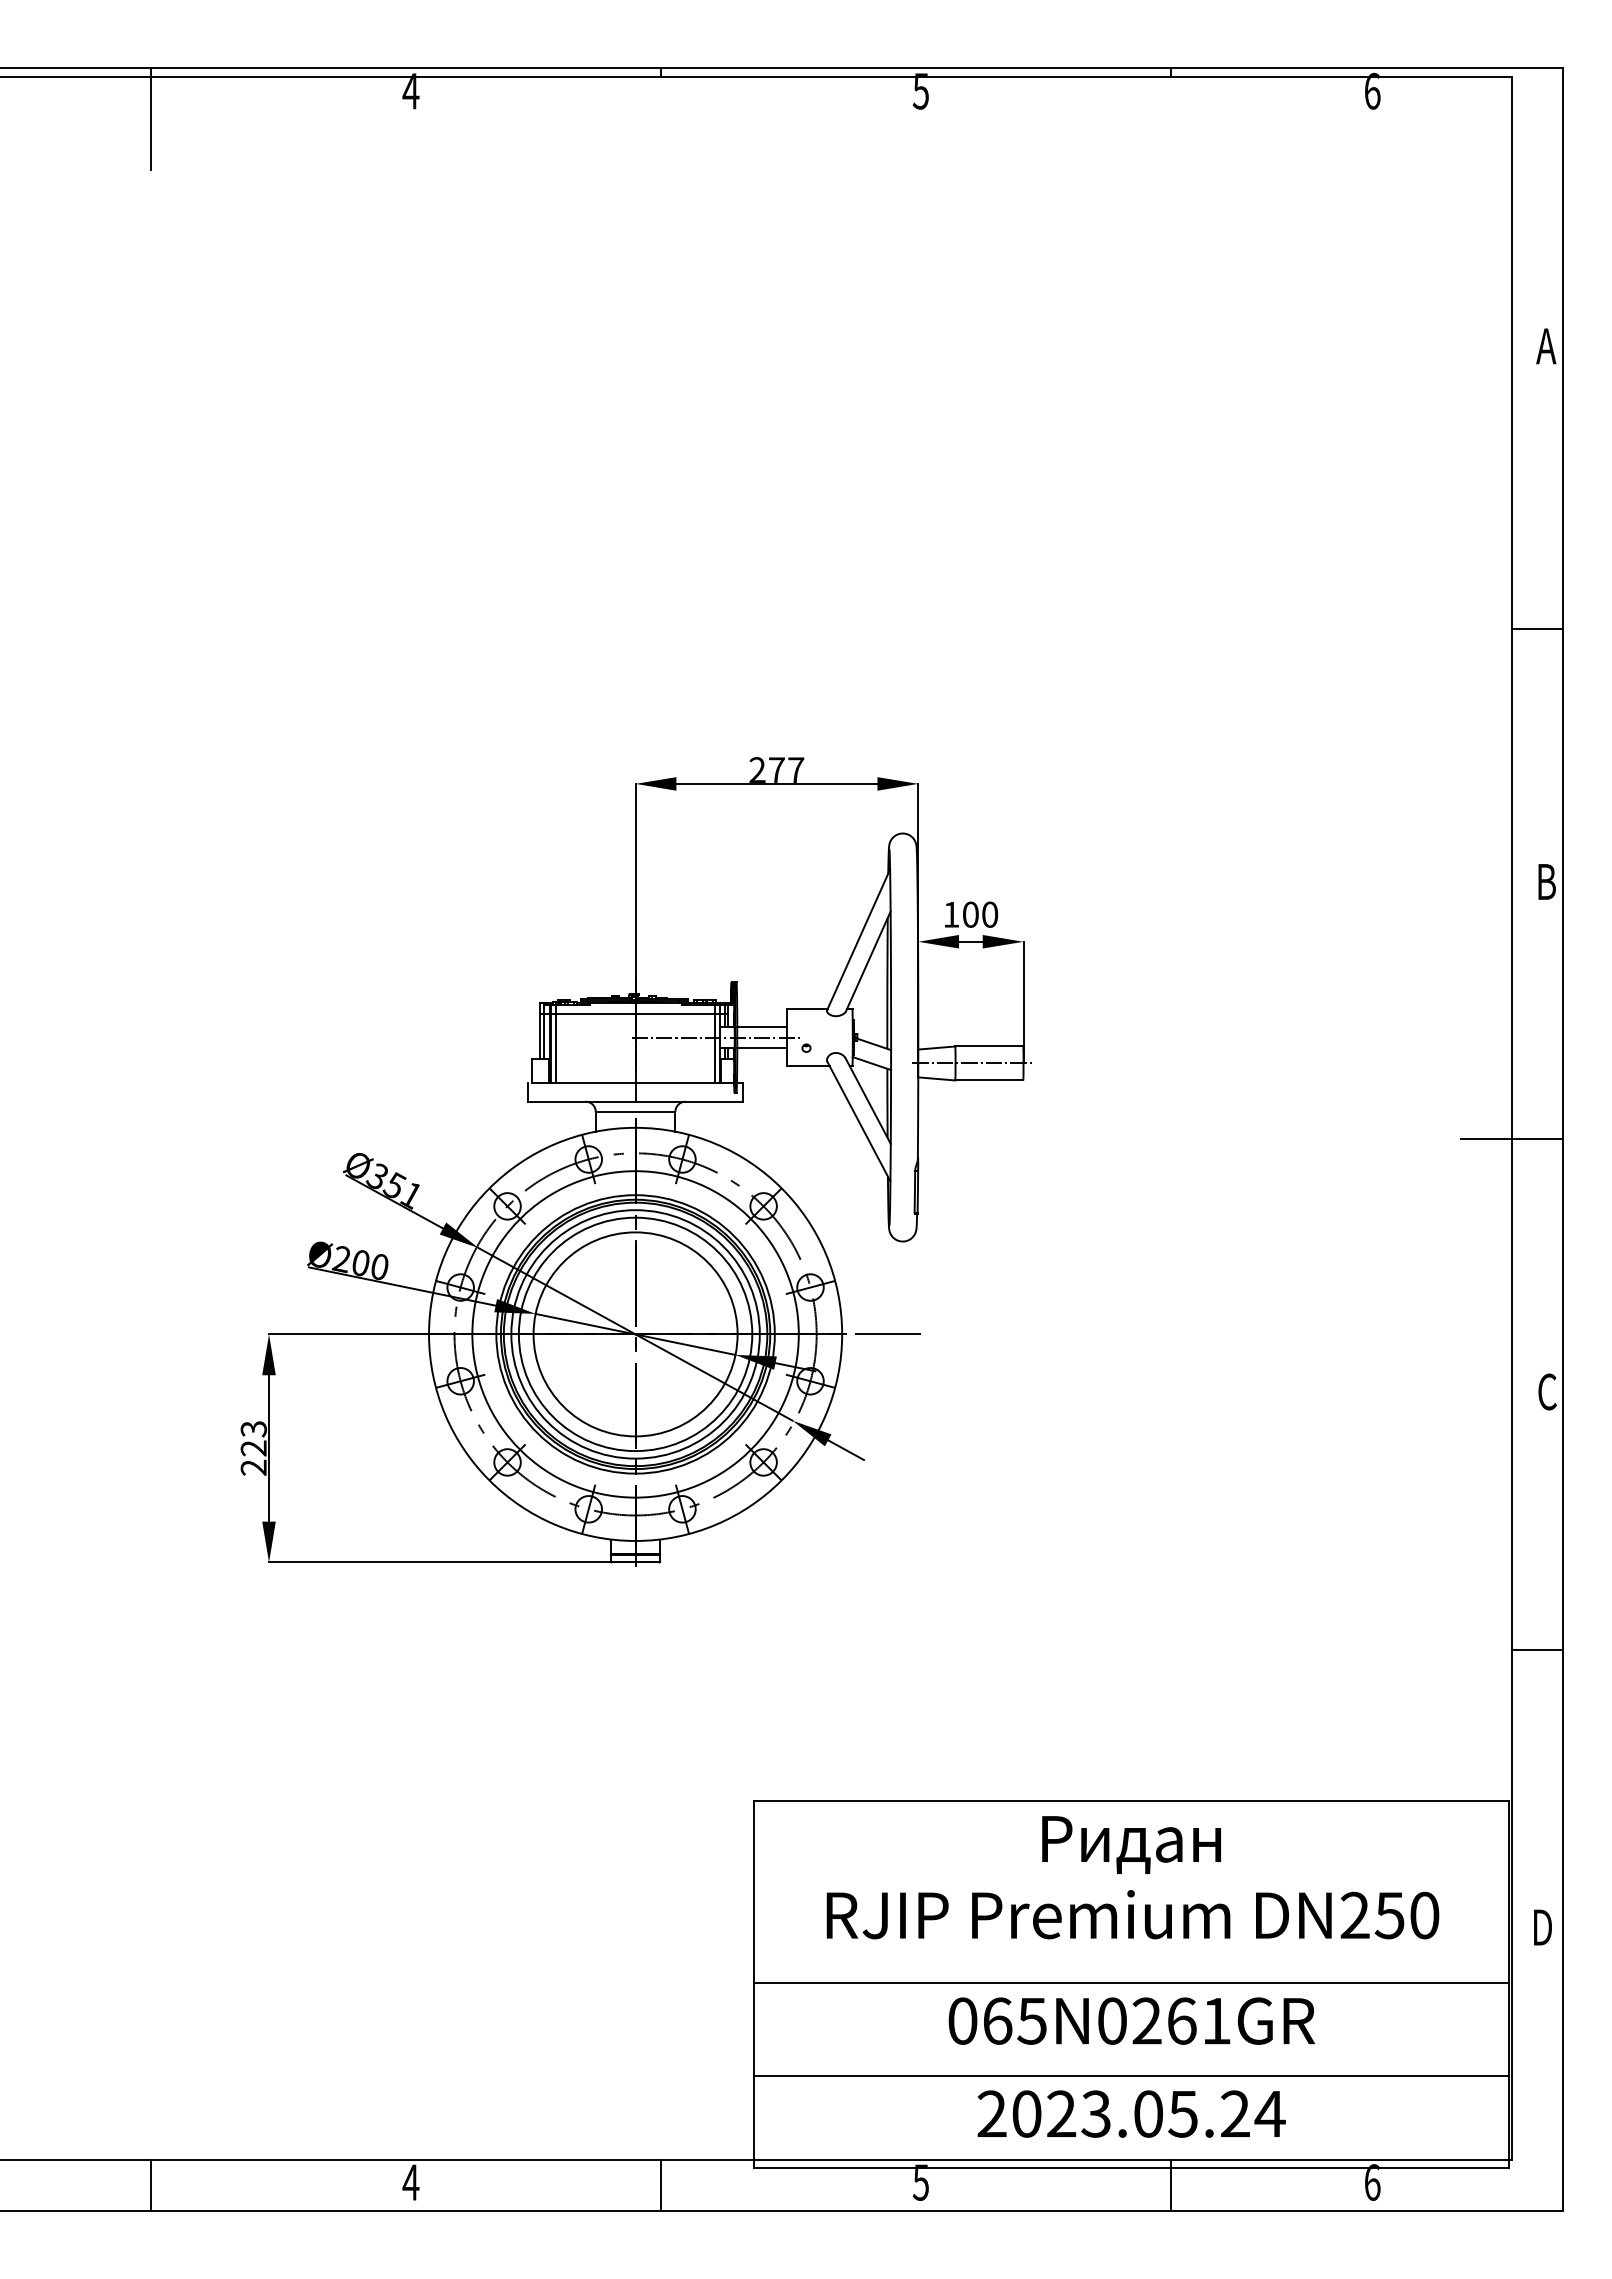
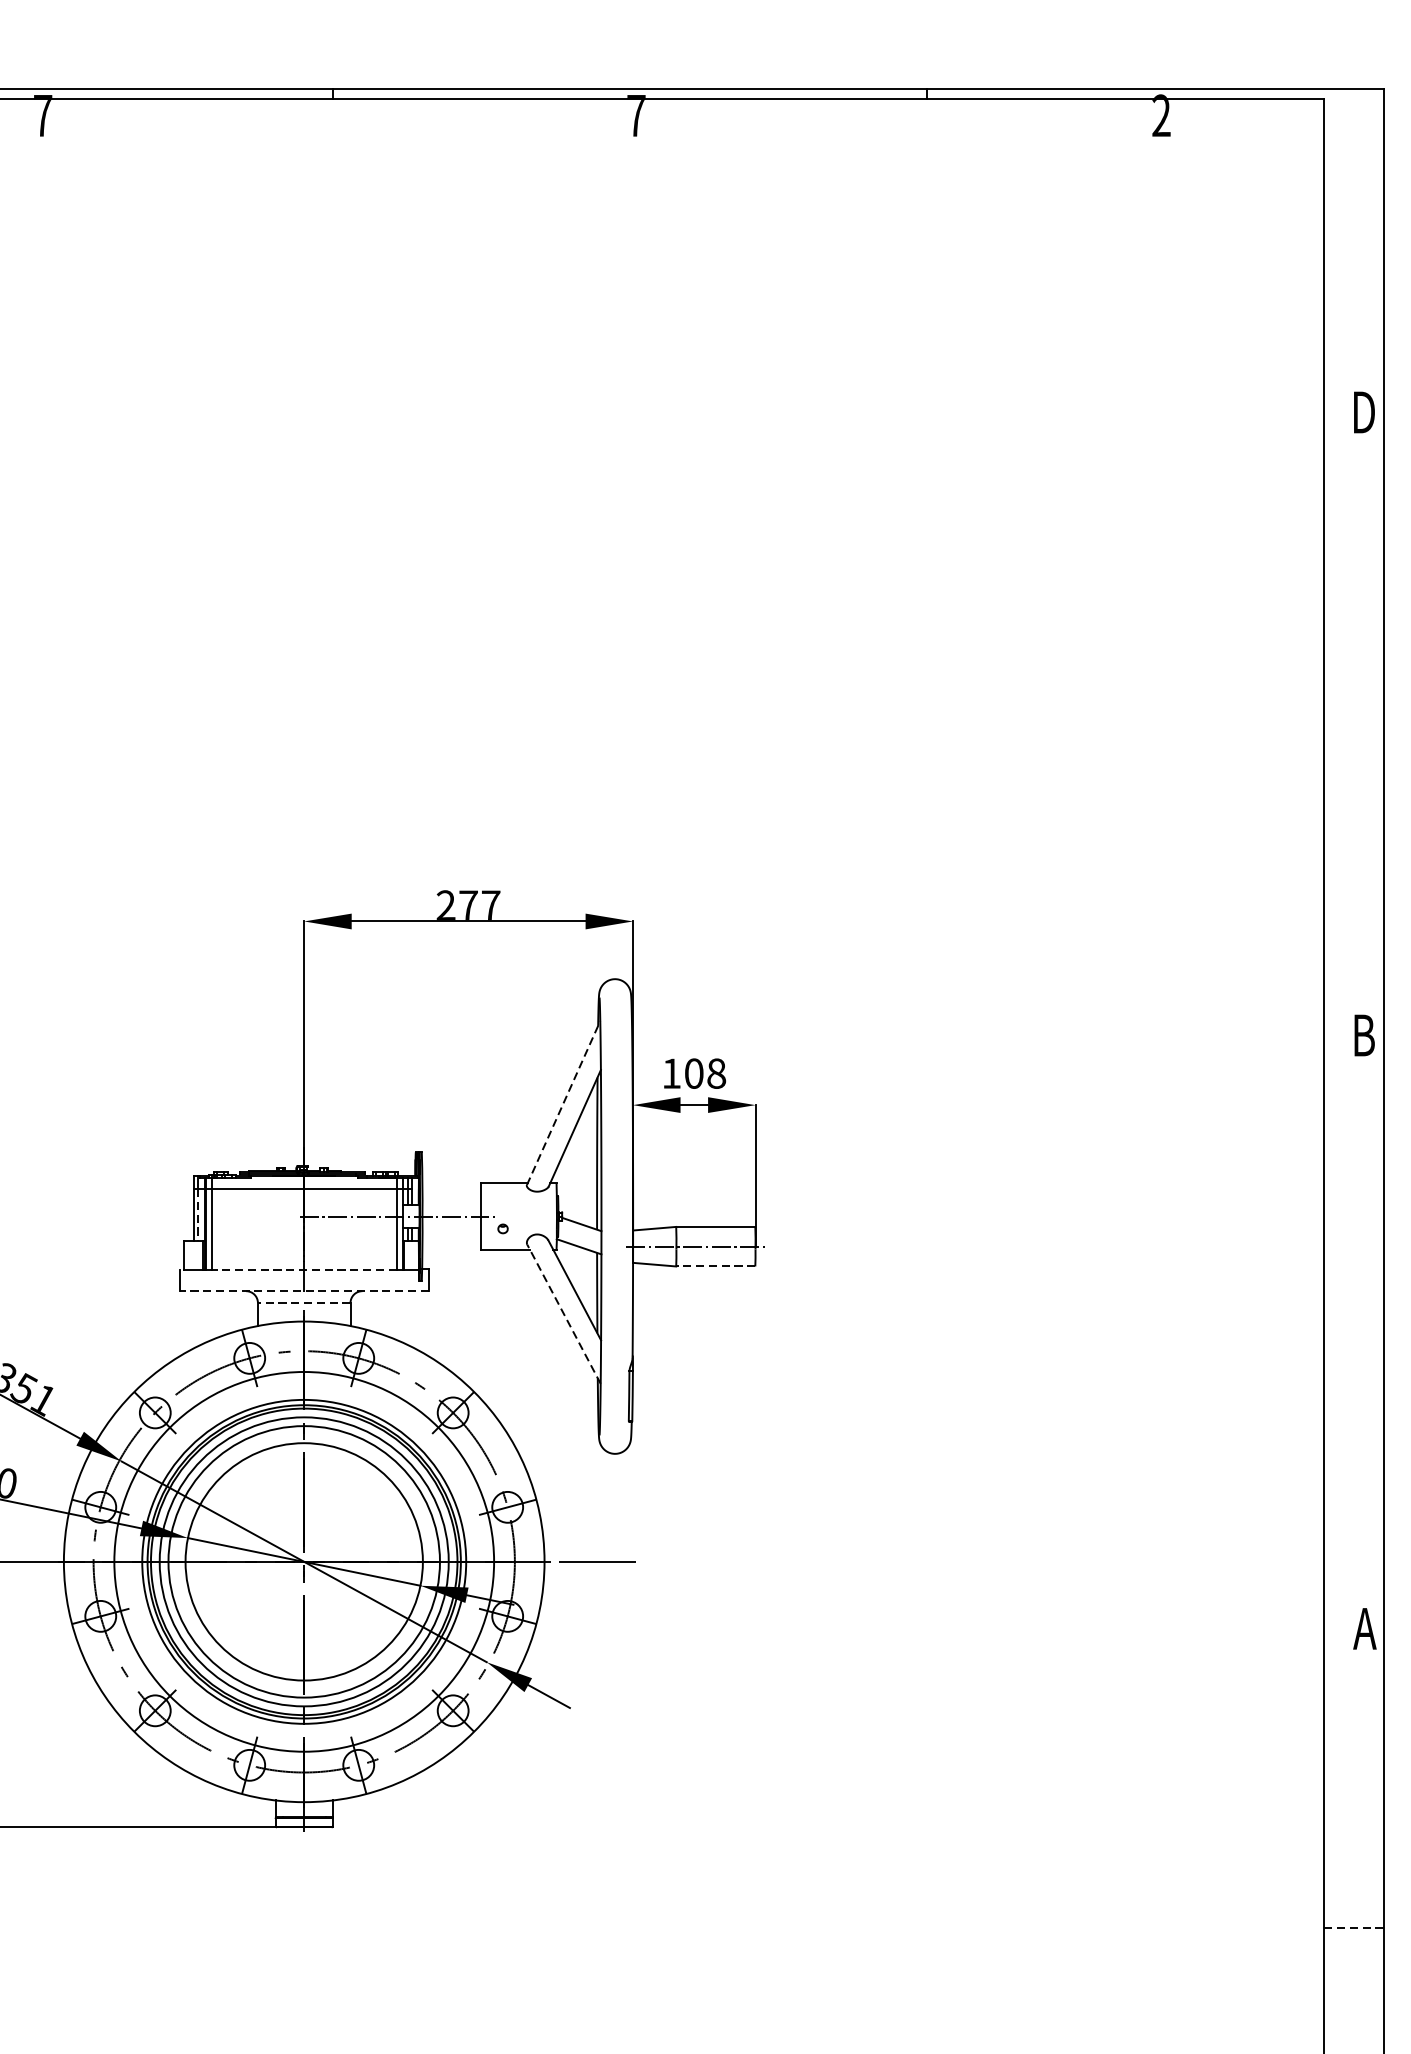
text: (1372, 90) -> (1161, 114), 6 -> 2
text: (410, 91) -> (42, 115), 4 -> 7
text: (920, 91) -> (635, 115), 5 -> 7
text: (1546, 346) -> (1363, 412), A -> D
line: (1537, 629) -> (1353, 741), removed
text: (990, 914) -> (717, 1073), 100 -> 108
line: (858, 939) -> (563, 1102), solid -> dashed
line: (762, 1027) -> (451, 1204), removed
line: (544, 1036) -> (198, 1215), solid -> dashed
line: (762, 1047) -> (451, 1228), removed
line: (988, 1080) -> (714, 1266), solid -> dashed
line: (635, 1083) -> (304, 1269), solid -> dashed
line: (635, 1101) -> (304, 1290), solid -> dashed
line: (635, 1111) -> (304, 1302), solid -> dashed
line: (858, 1121) -> (563, 1314), solid -> dashed
line: (1512, 1139) -> (1324, 1335), removed
text: (1547, 1391) -> (1365, 1628), C -> A
line: (1537, 1649) -> (1353, 1928), solid -> dashed

